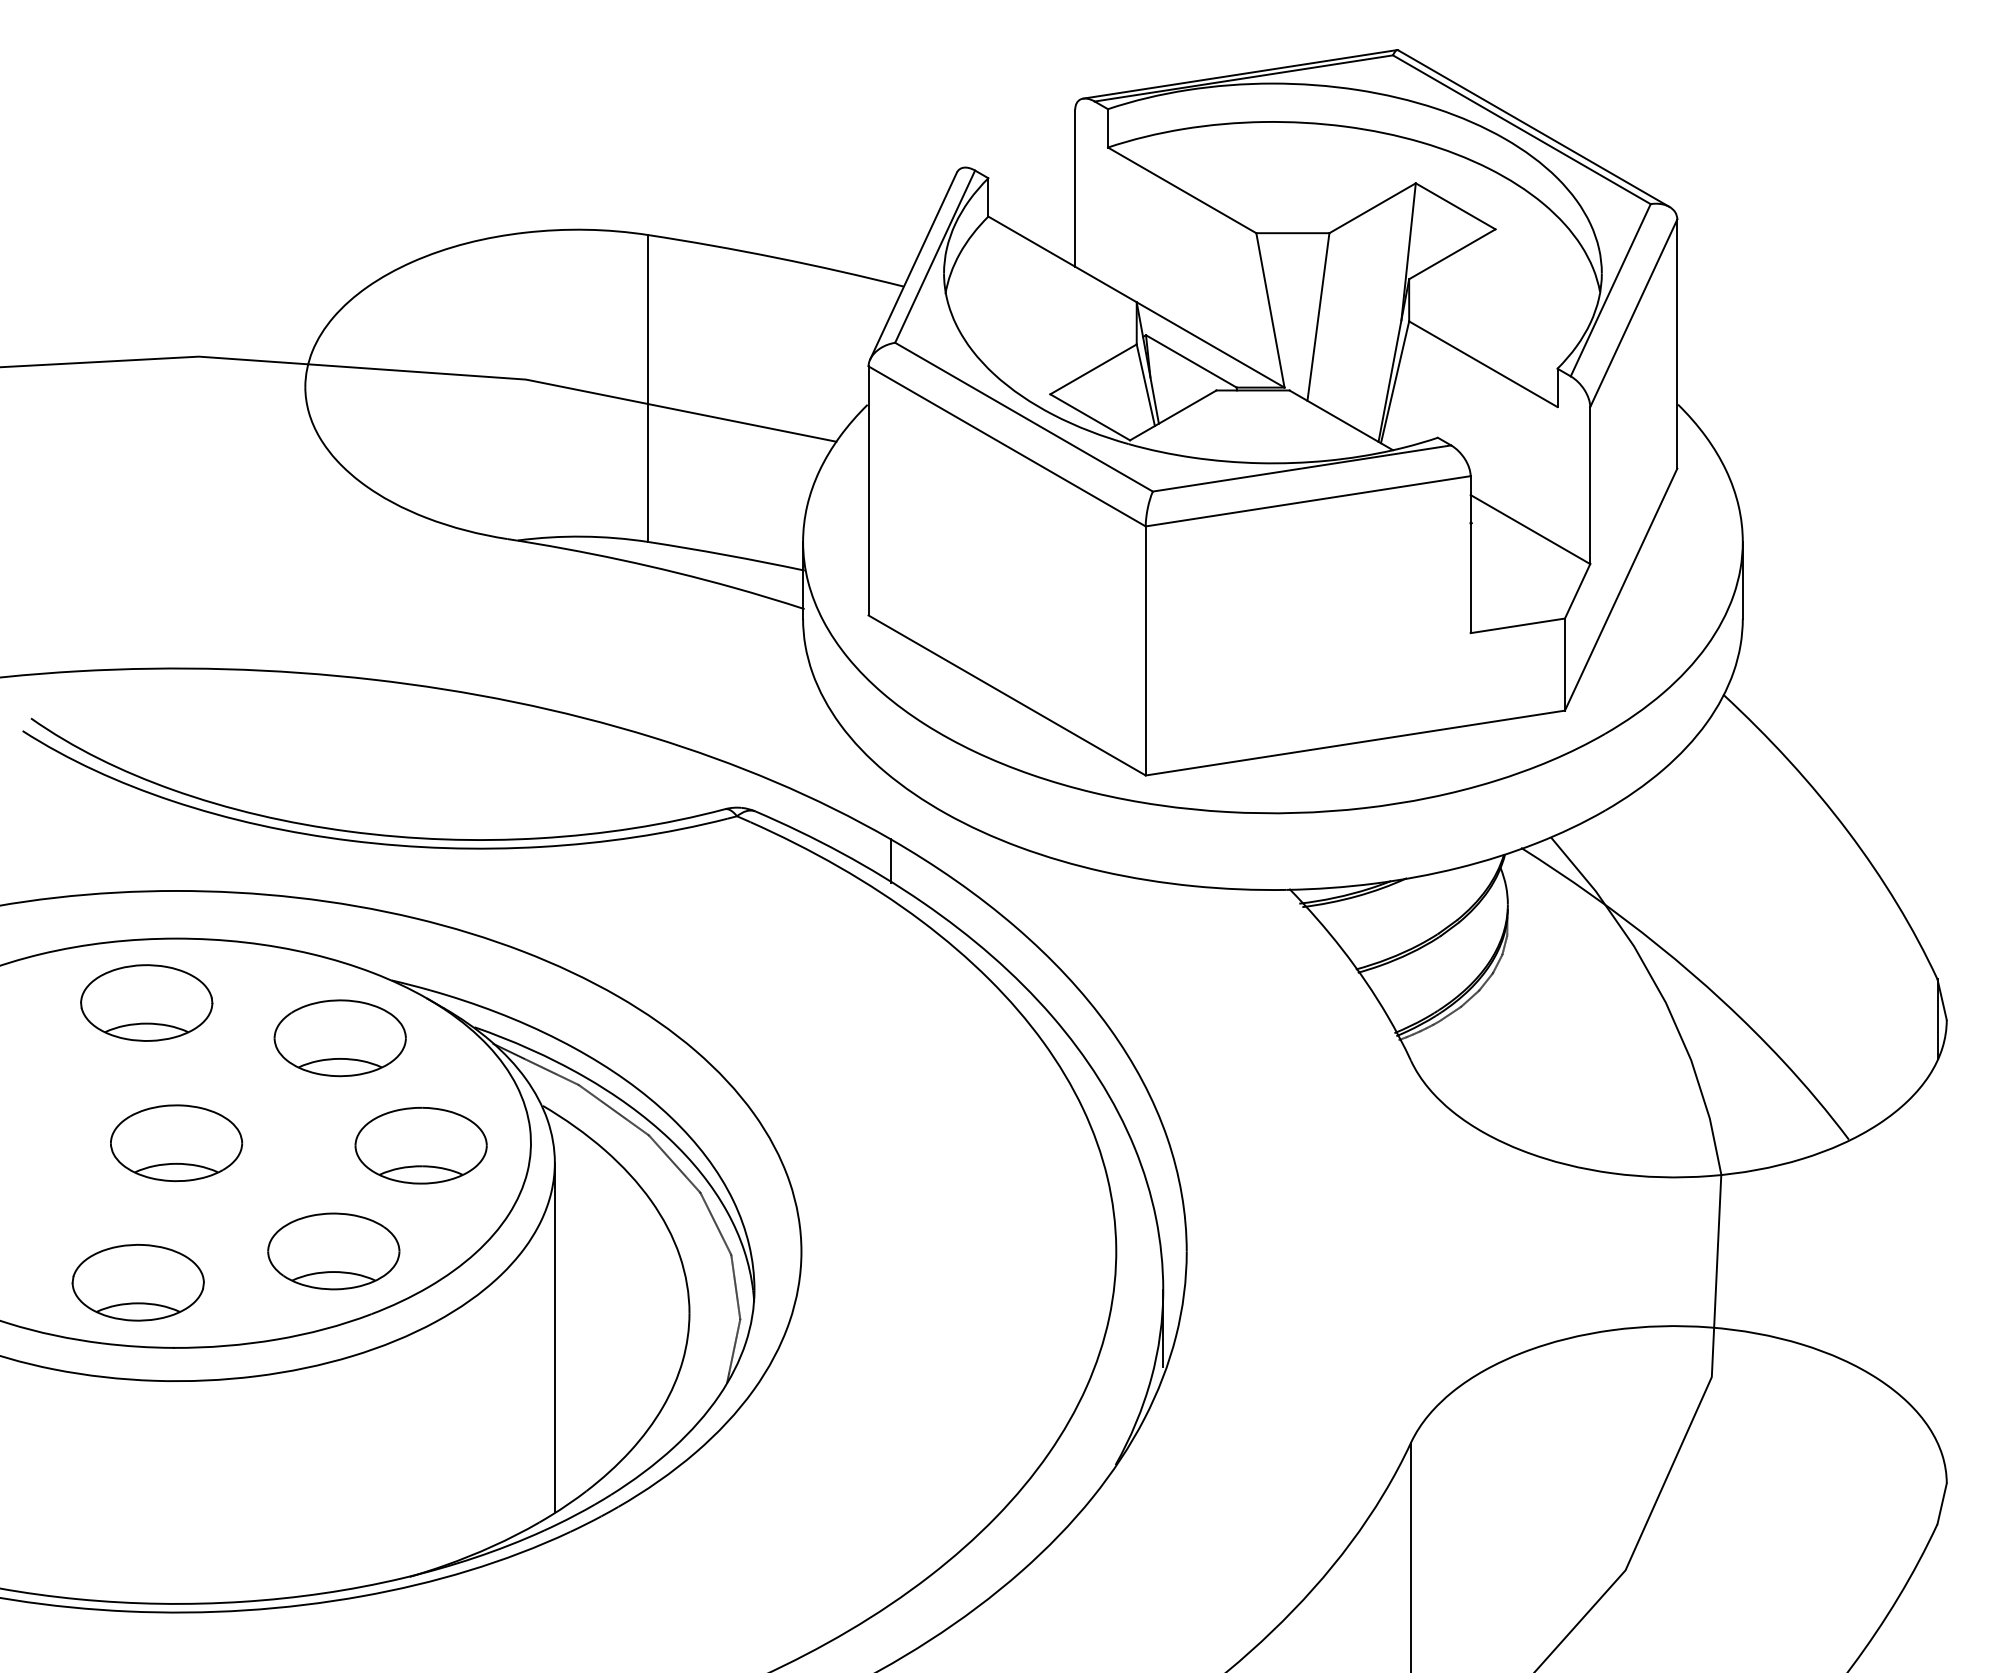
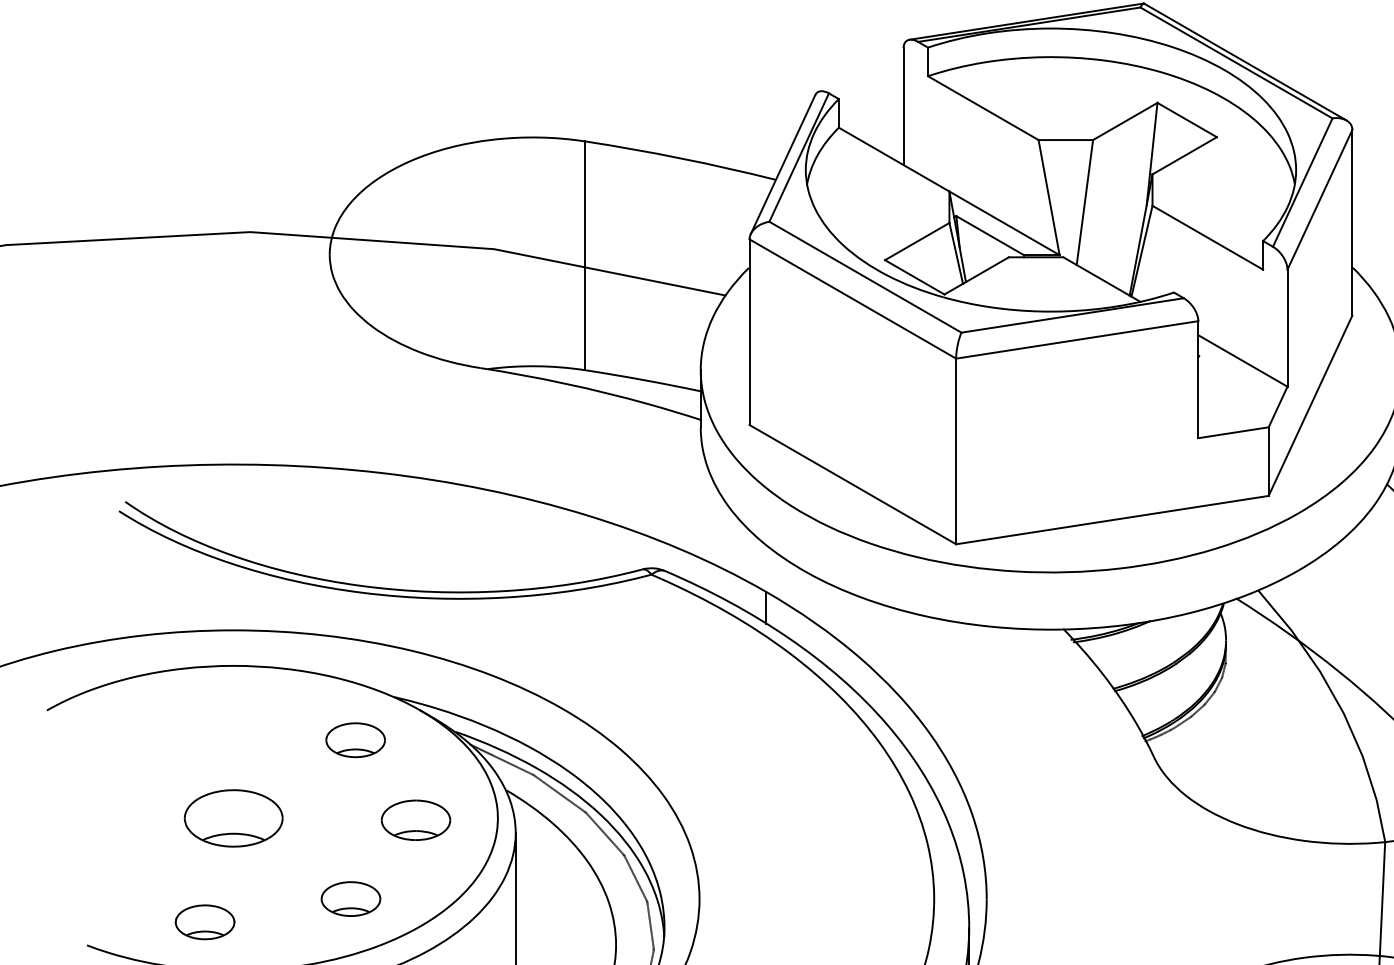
part: (146, 1002) -> (211, 713), removed
part: (339, 1038) -> (355, 740), size x0.6
part: (420, 1145) -> (415, 820), size x0.7
part: (333, 1251) -> (350, 899), size x0.6
part: (137, 1282) -> (204, 922), size x0.6

